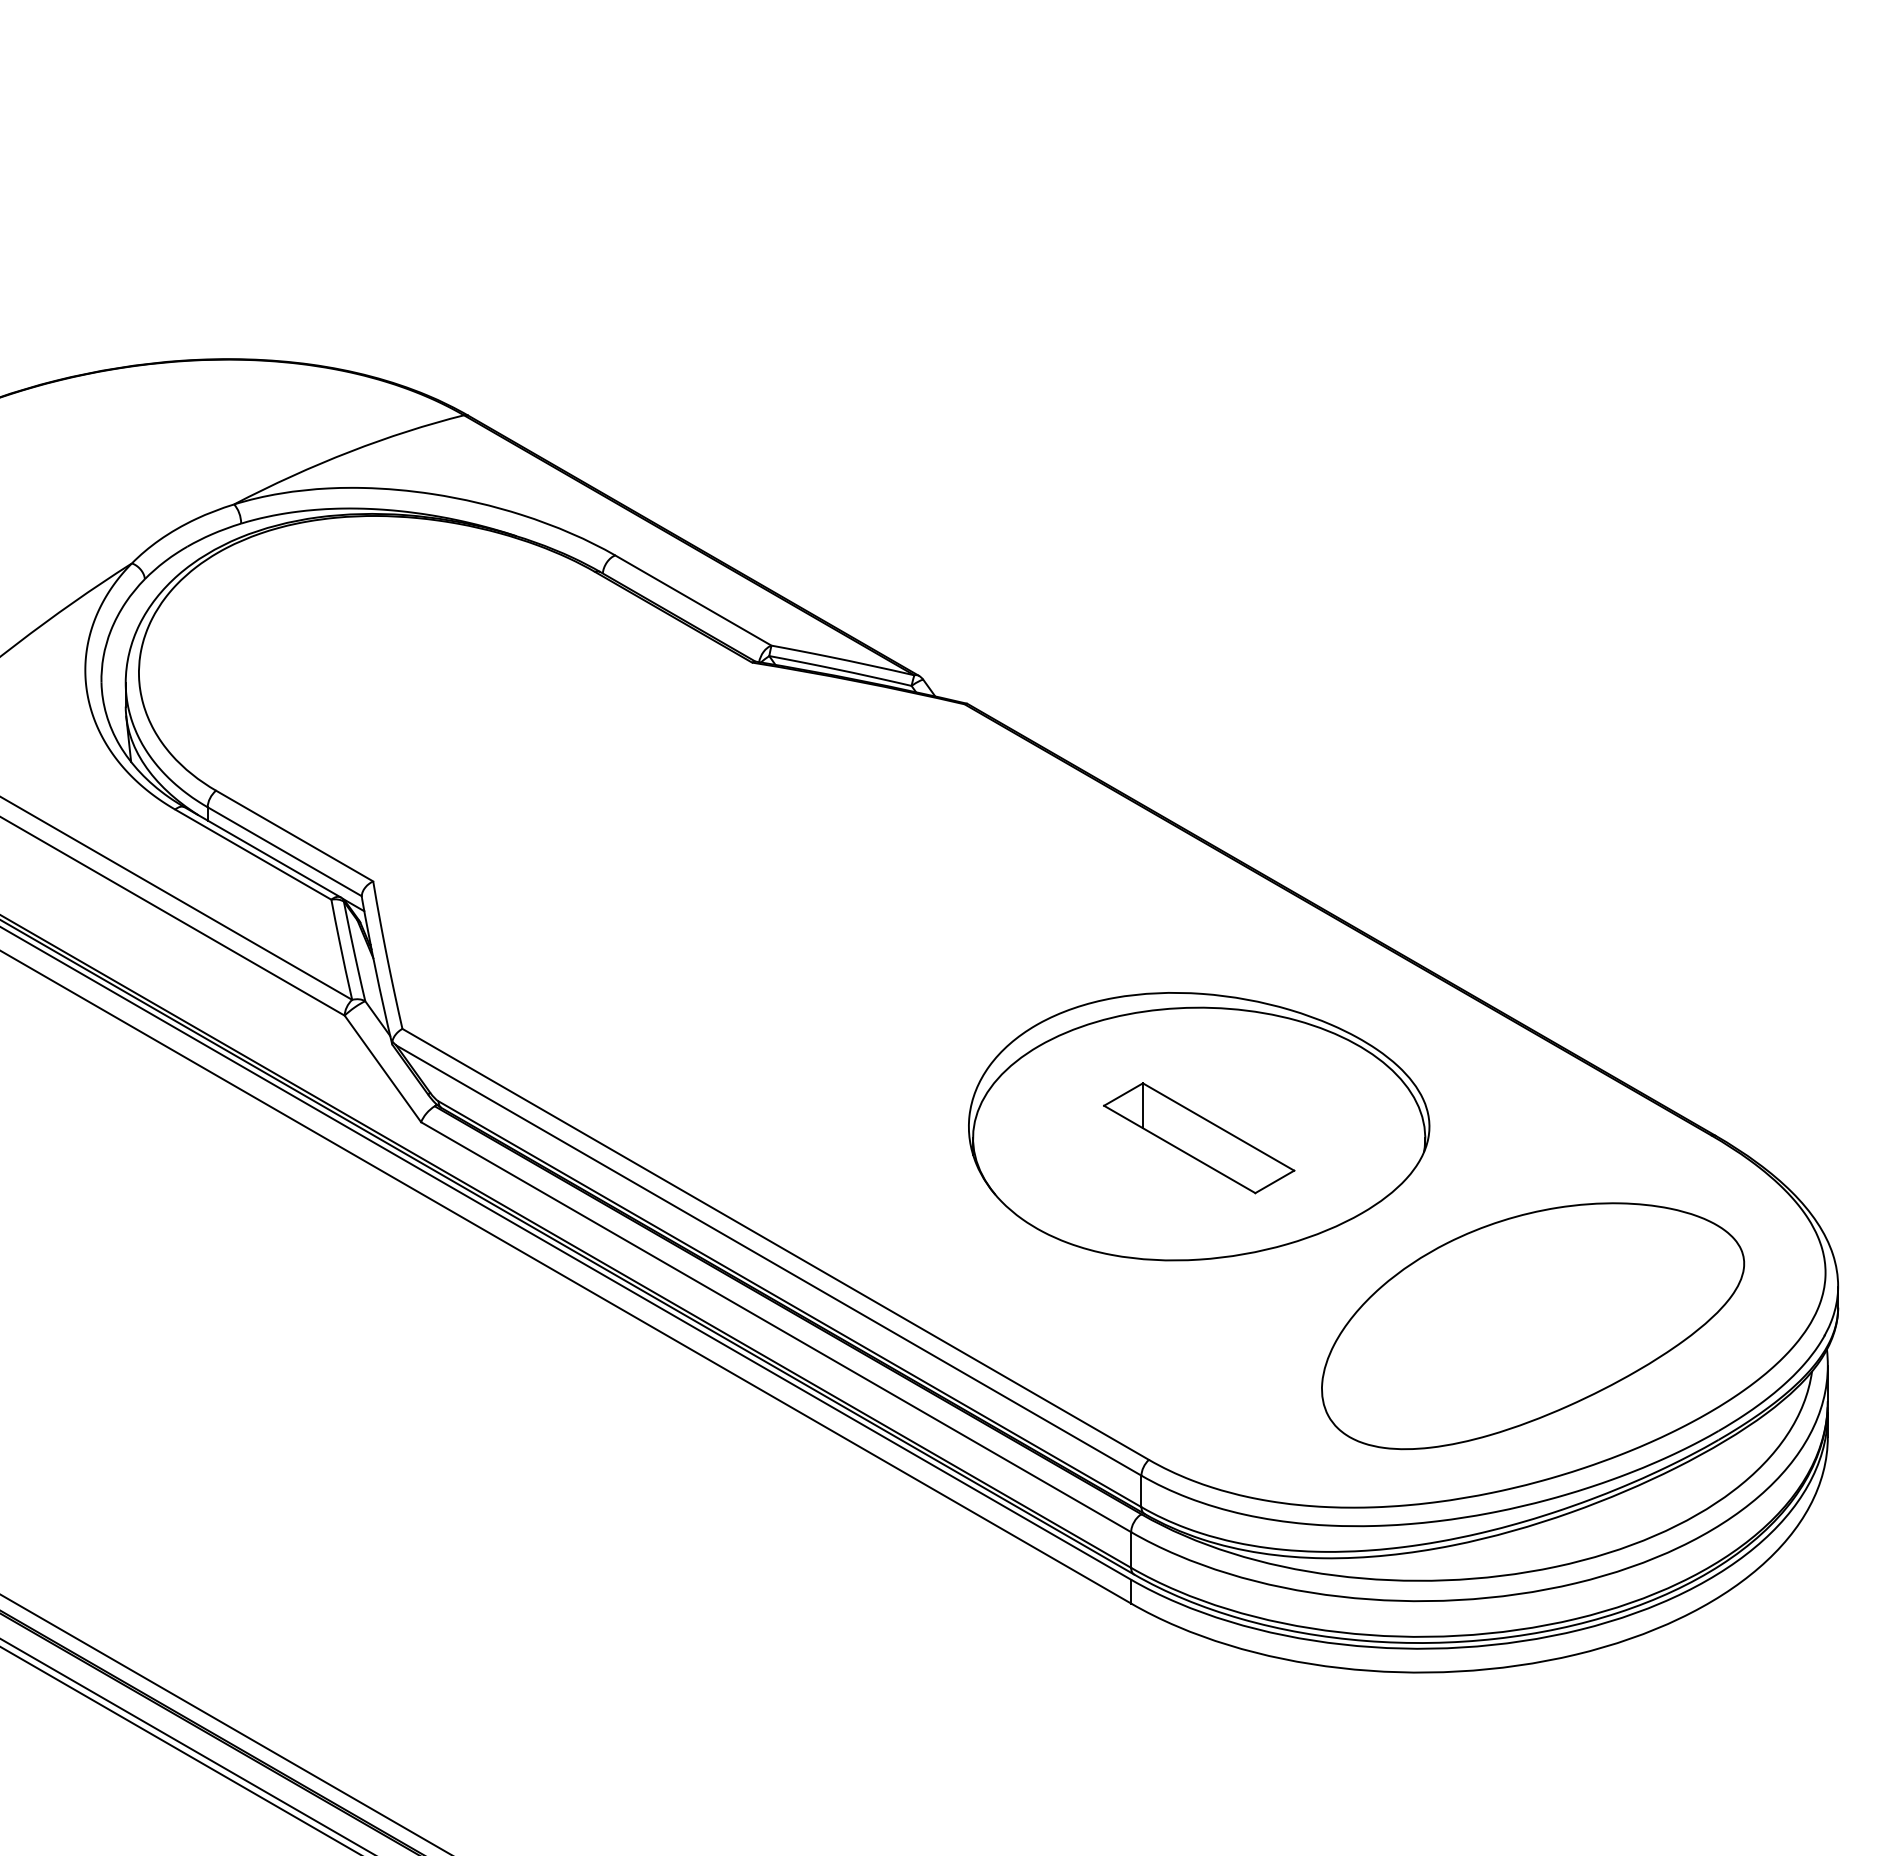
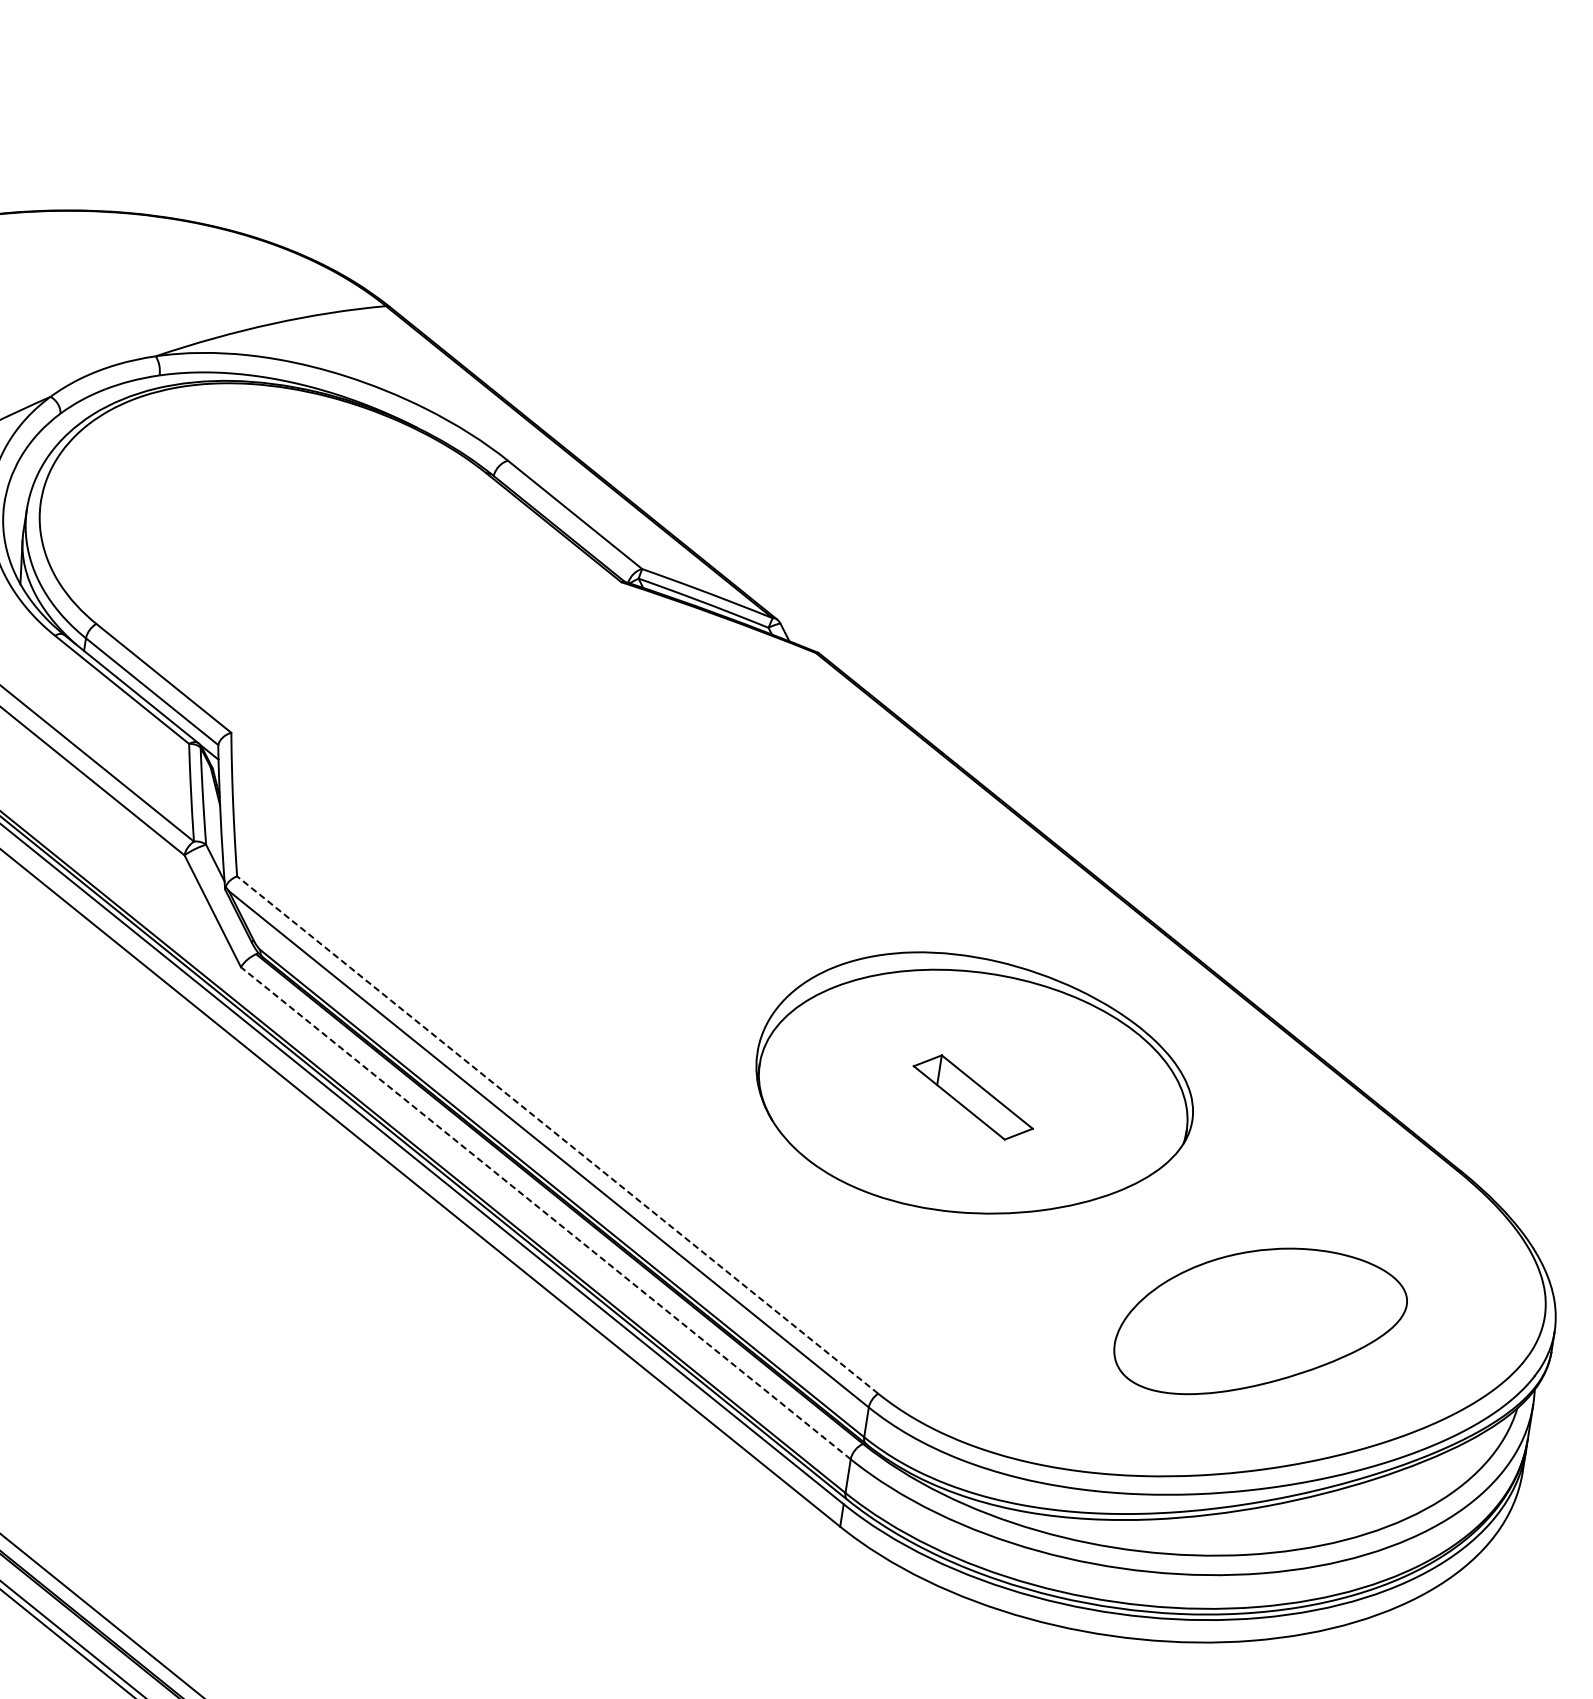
part: (1199, 1138) -> (973, 1097), size x0.7
line: (775, 1244) -> (557, 1135), solid -> dashed
part: (1533, 1326) -> (1261, 1324), size x0.7
line: (776, 1327) -> (546, 1213), solid -> dashed

